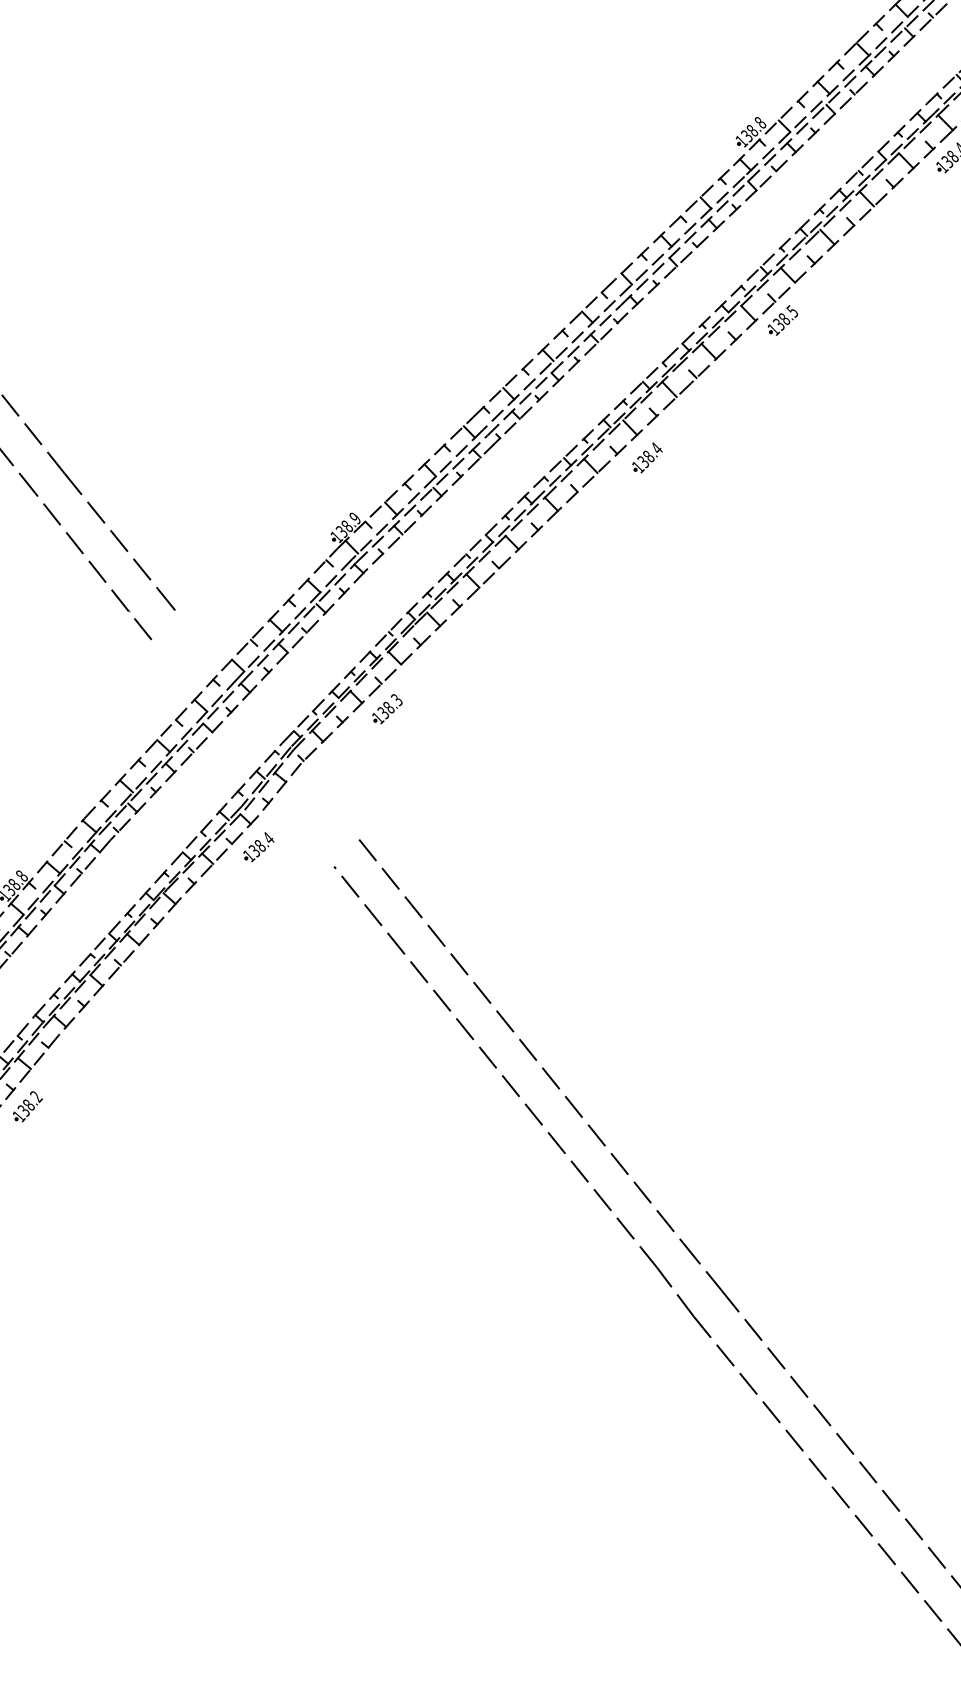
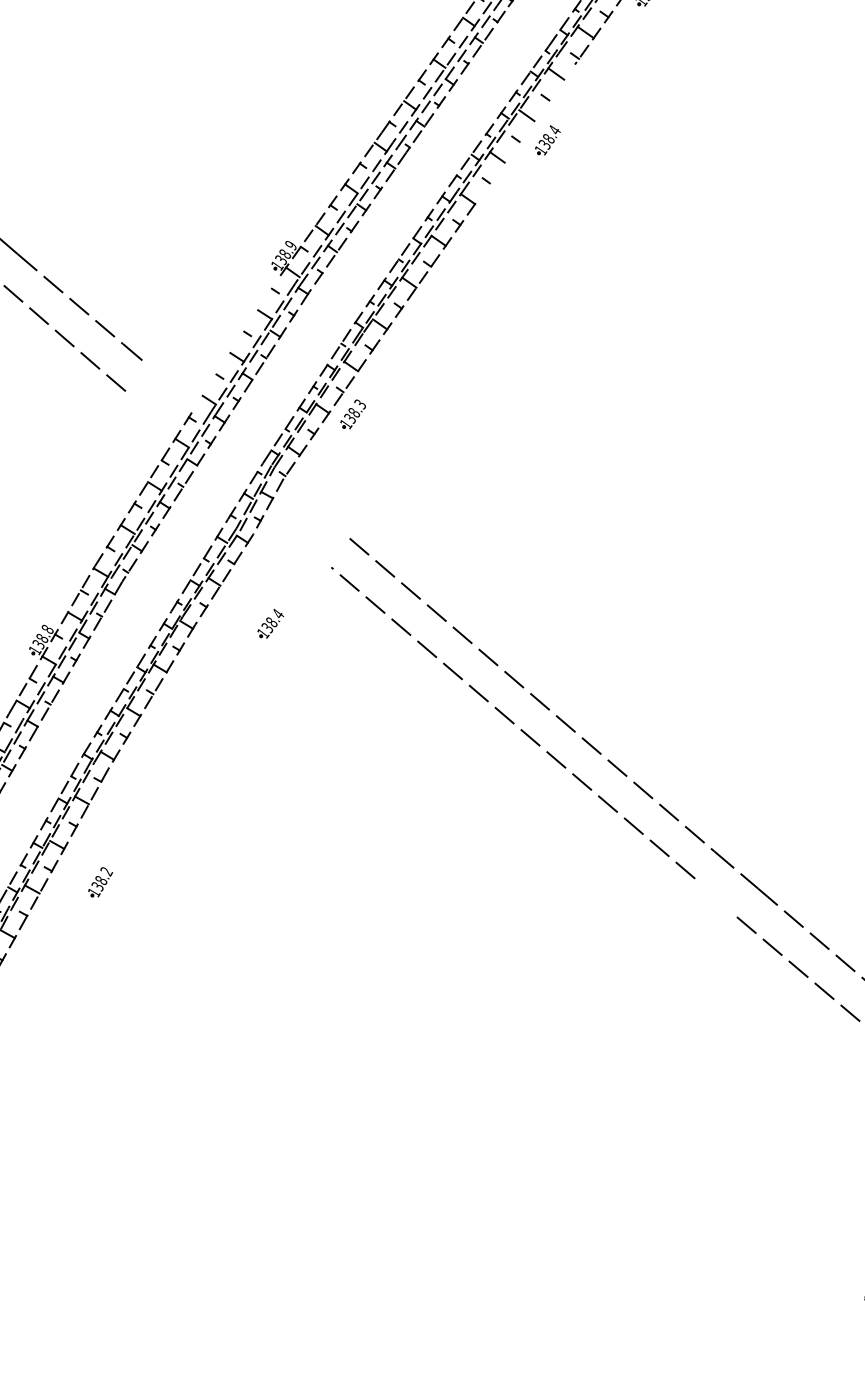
line: (624, 446) -> (524, 133), removed
line: (279, 609) -> (237, 341), removed
part: (258, 847) -> (270, 624), moved
part: (27, 1106) -> (100, 882), moved
line: (675, 1291) -> (716, 897), removed

